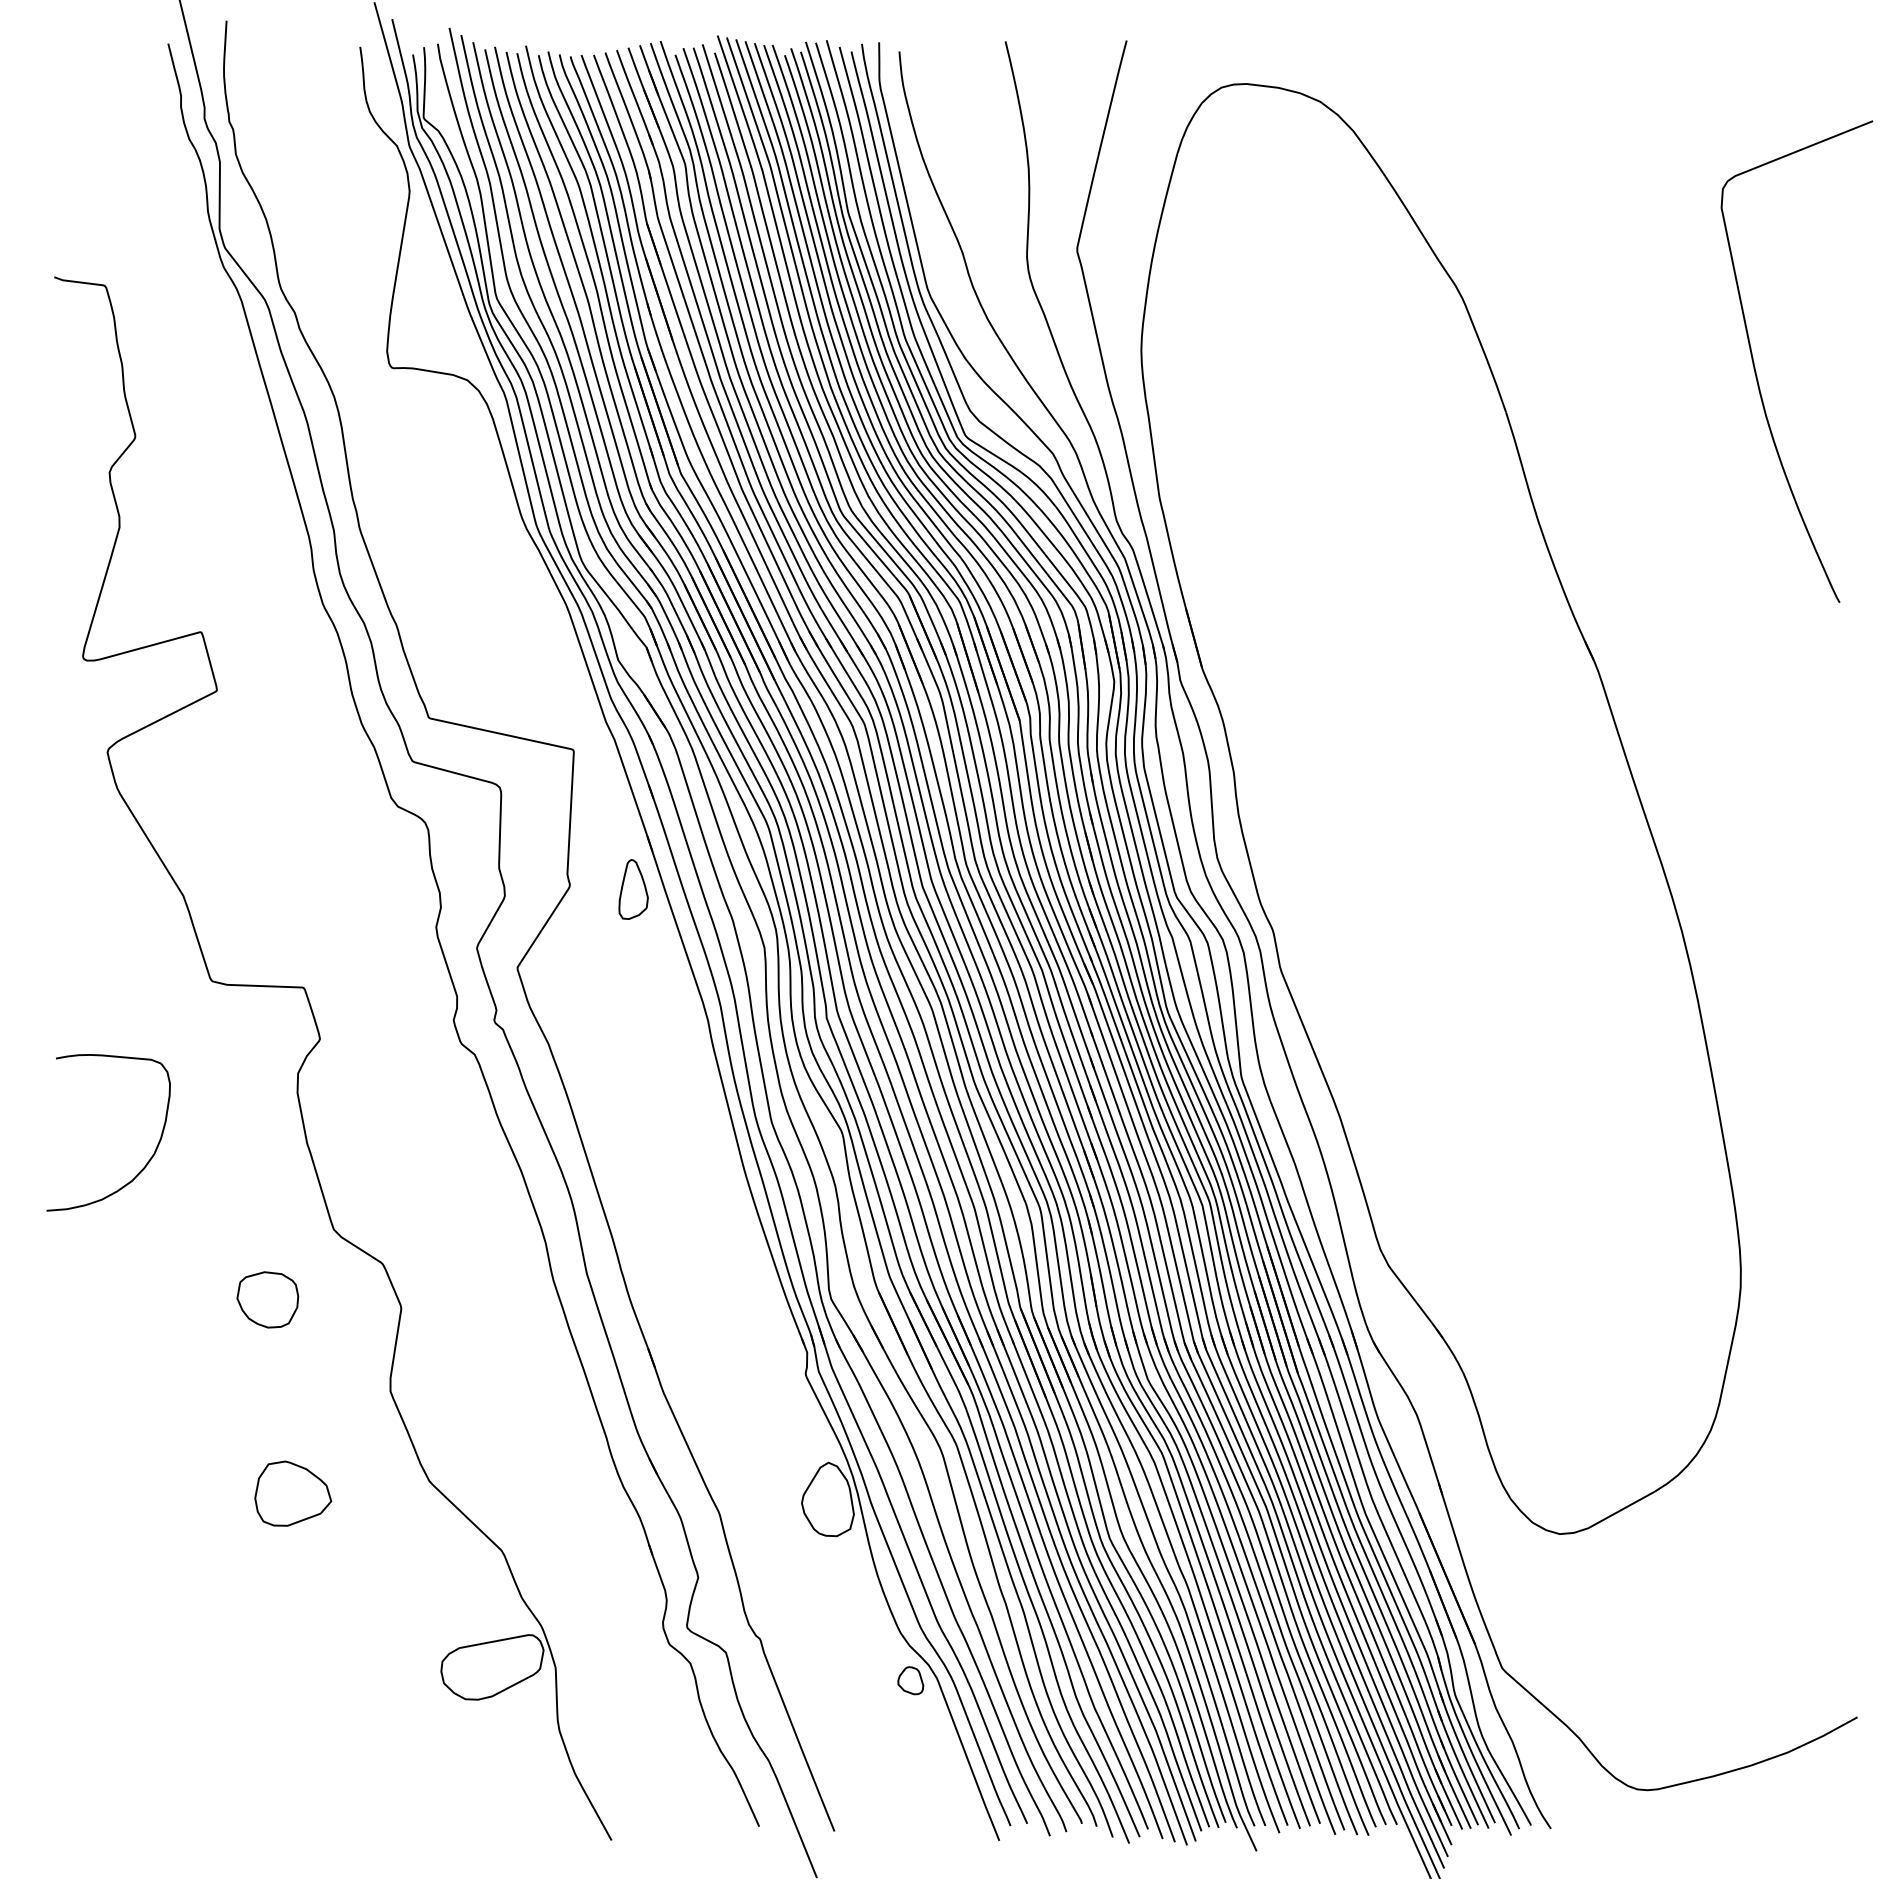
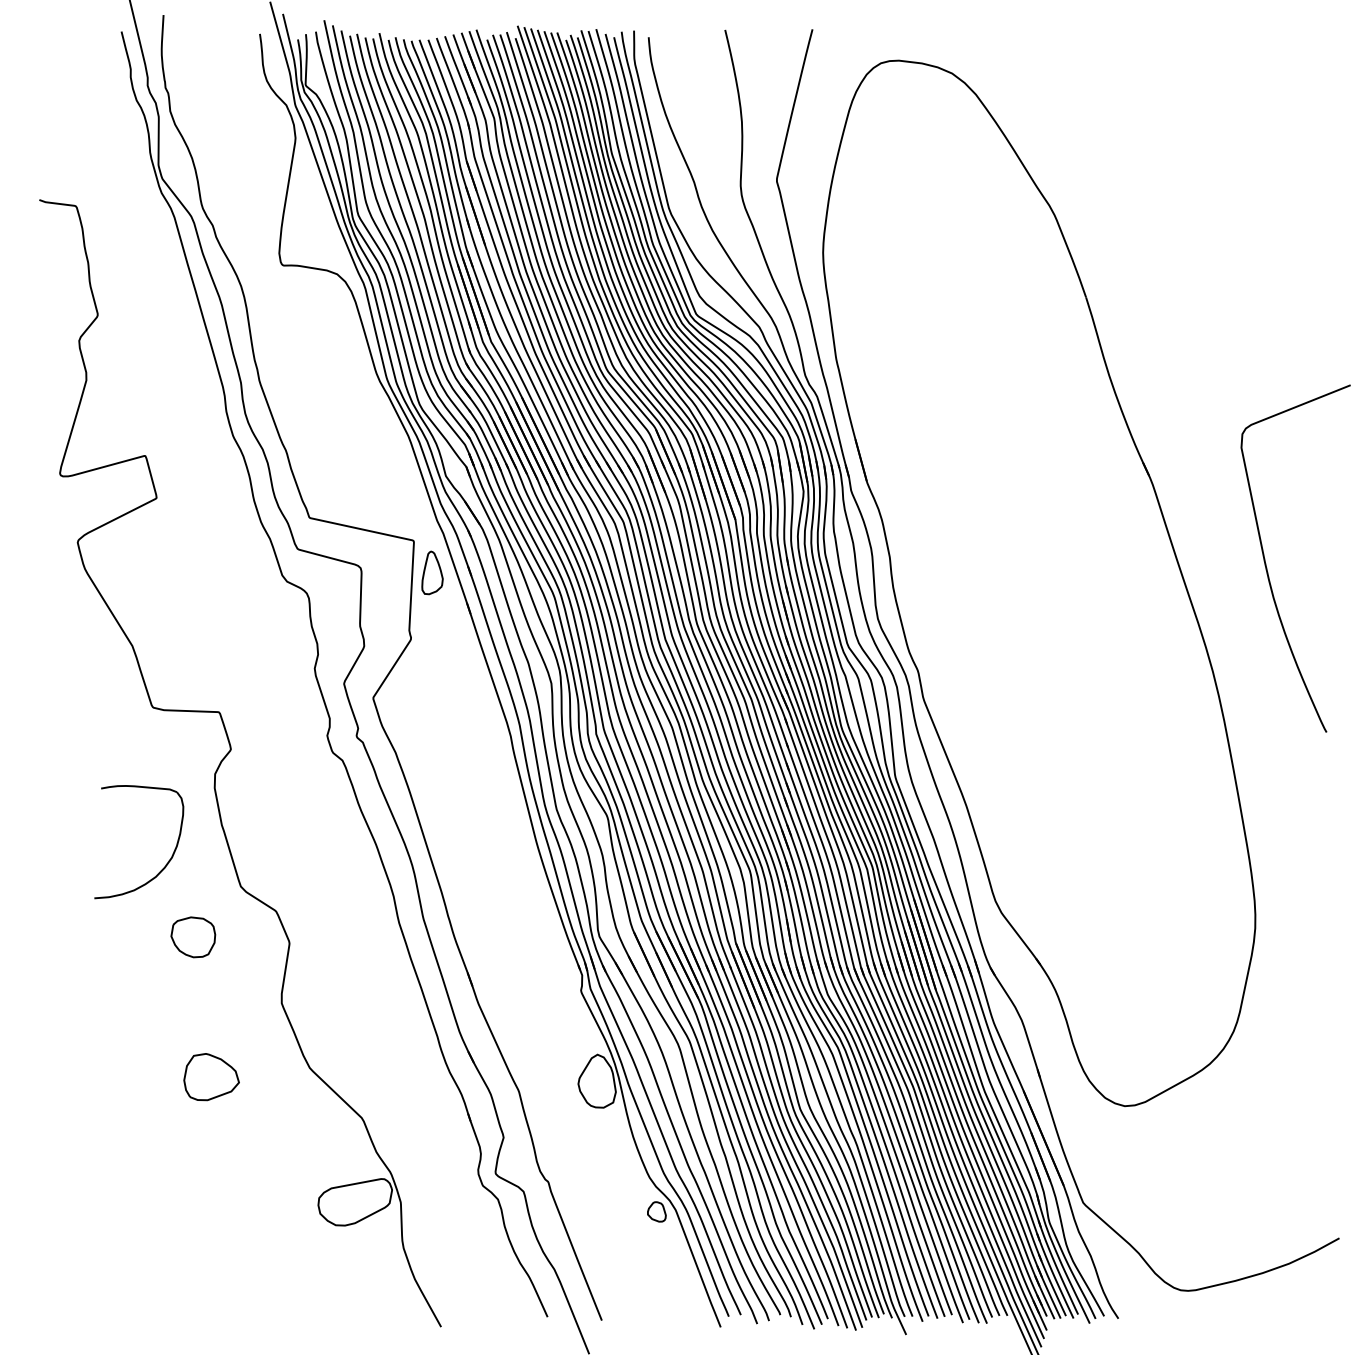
curve: (1756, 371) -> (1266, 565), moved
part: (633, 889) -> (432, 572), moved
part: (148, 1160) -> (167, 862), moved

